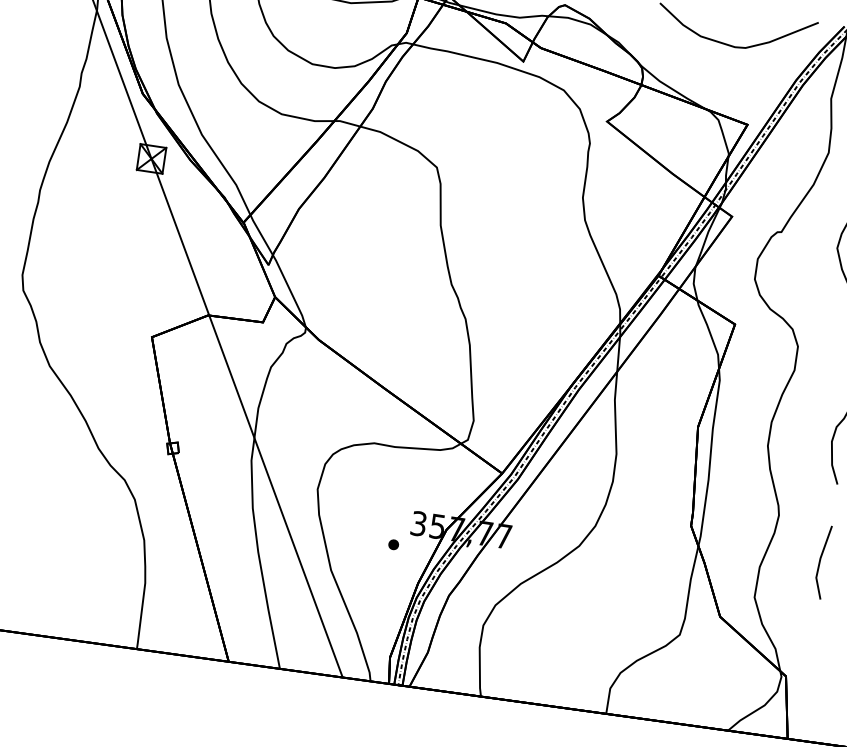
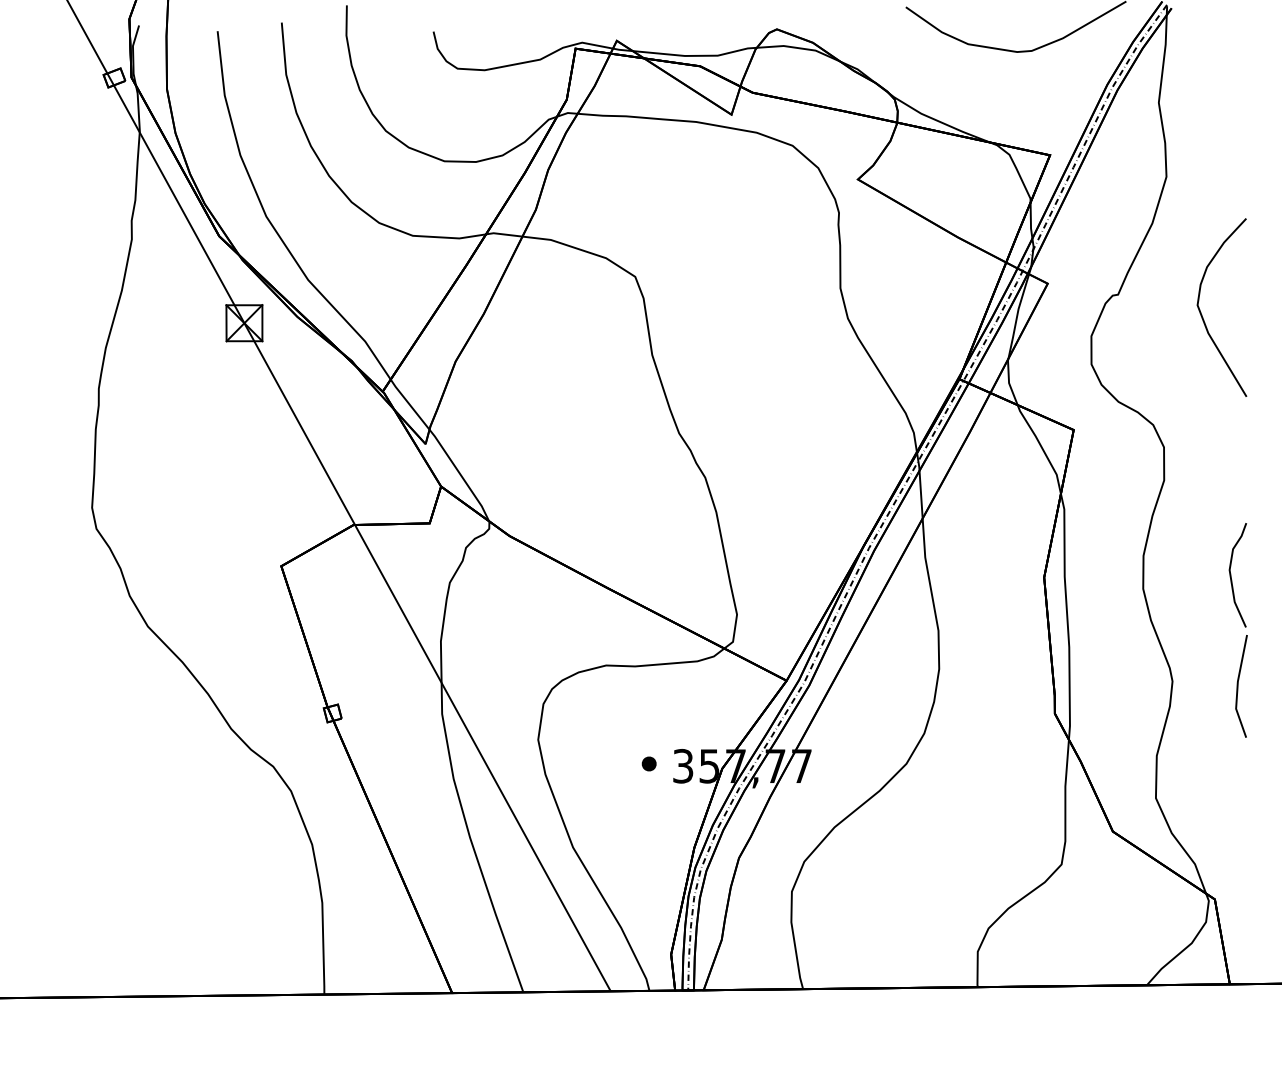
part: (393, 544) -> (648, 763), moved
line: (820, 562) -> (1238, 686), moved

